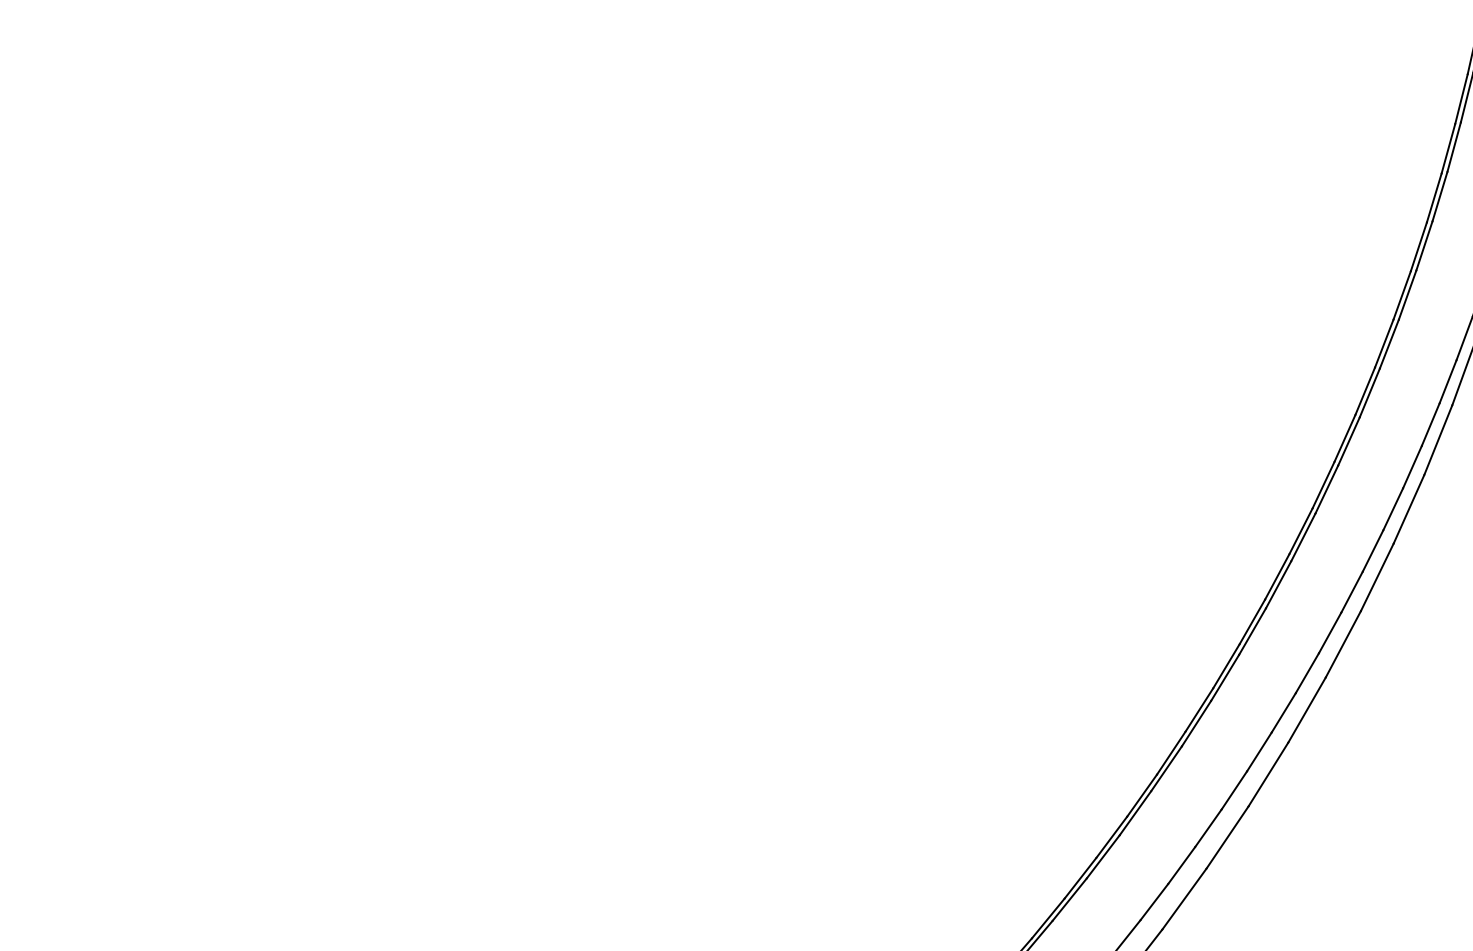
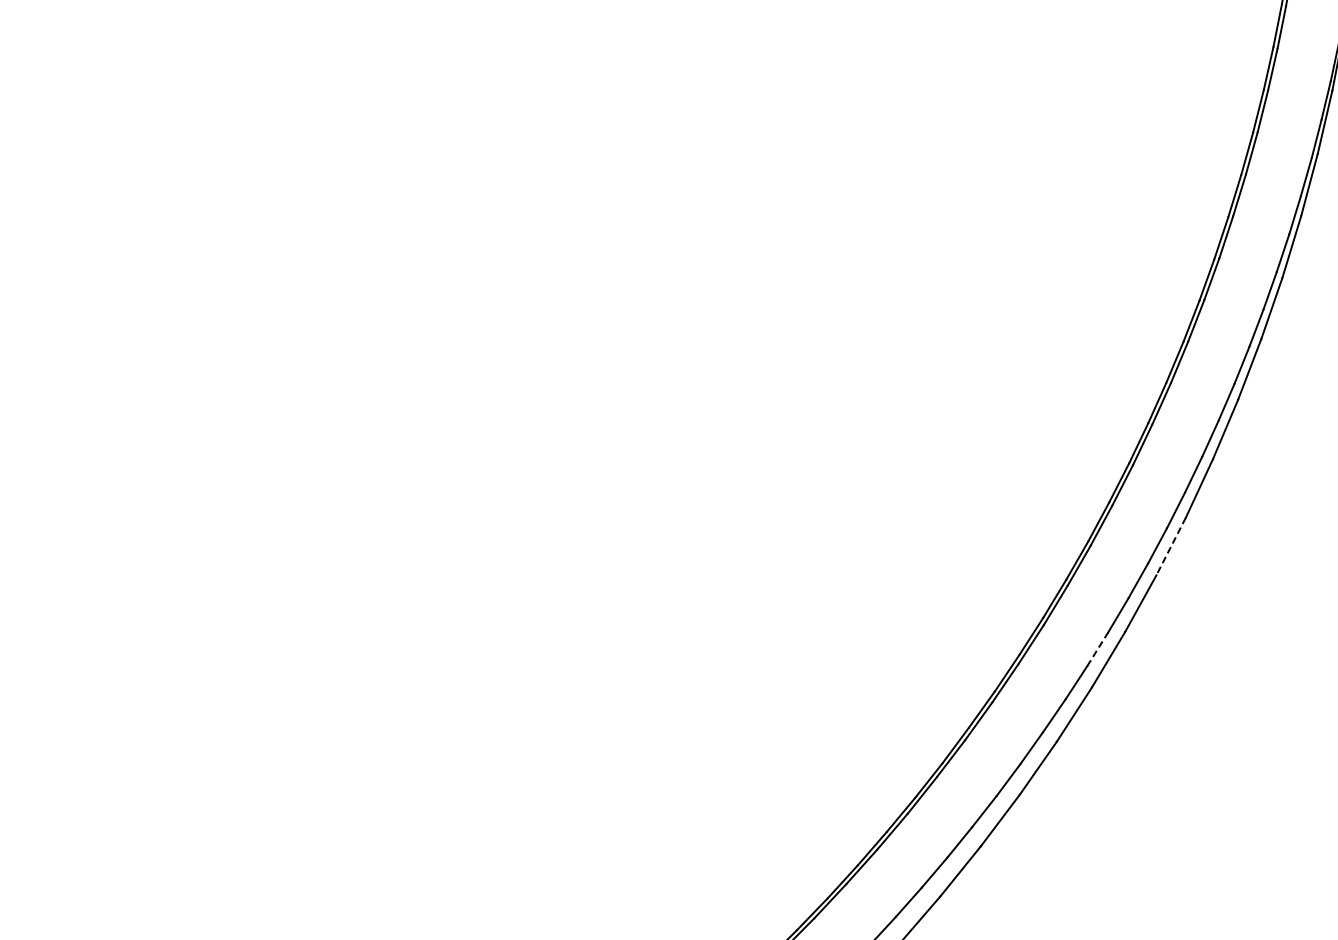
line: (1408, 510) -> (1170, 547), solid -> dashed
line: (1329, 633) -> (1097, 649), solid -> dashed

